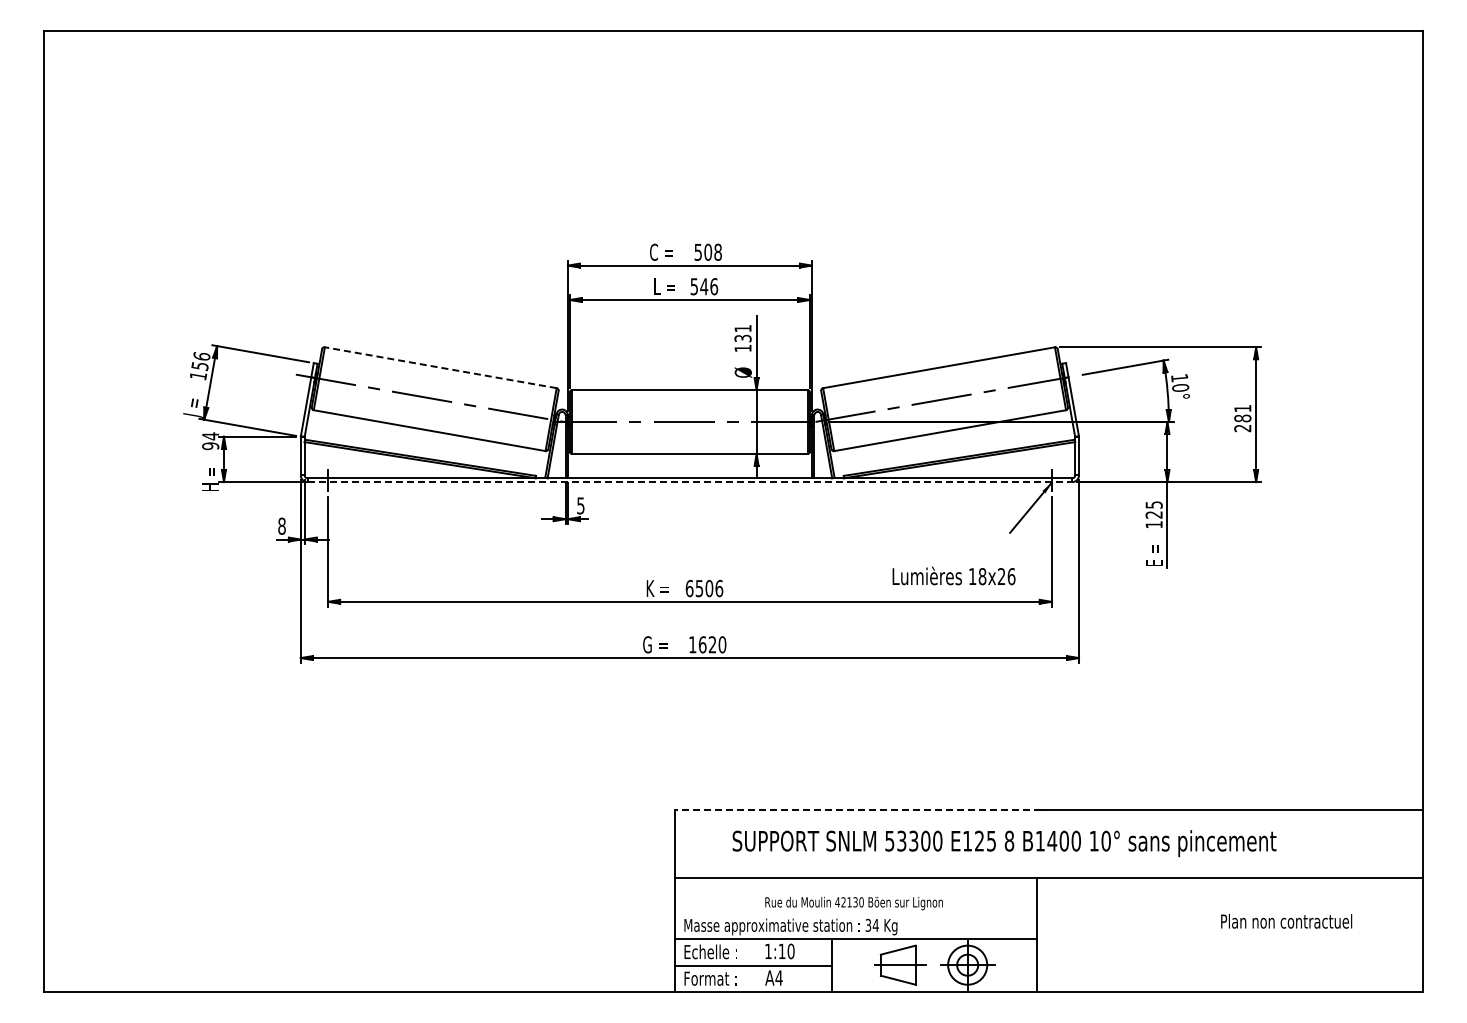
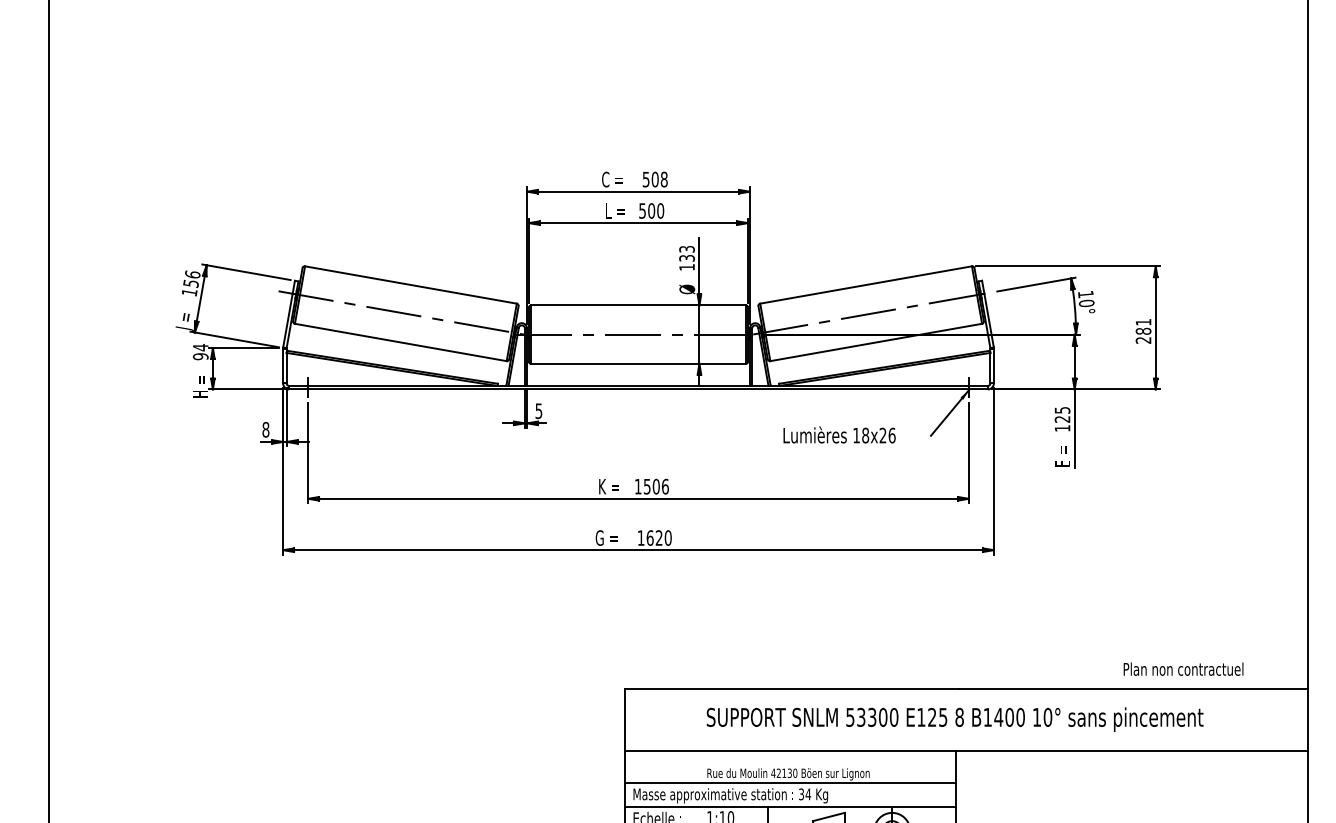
text: (709, 286) -> (656, 210), 546 -> 500
text: (742, 328) -> (686, 249), 131 -> 133
line: (440, 367) -> (410, 284), dashed -> solid
line: (690, 482) -> (639, 389), dashed -> solid
text: (953, 575) -> (839, 434), moved
text: (689, 588) -> (638, 486), 6506 -> 1506
line: (858, 809) -> (792, 688), dashed -> solid
text: (1004, 843) -> (955, 719), moved
line: (856, 912) -> (790, 782), added
text: (1286, 921) -> (1183, 669), moved

